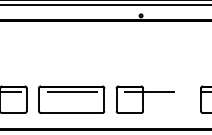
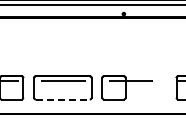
line: (71, 113) -> (62, 99), solid -> dashed

